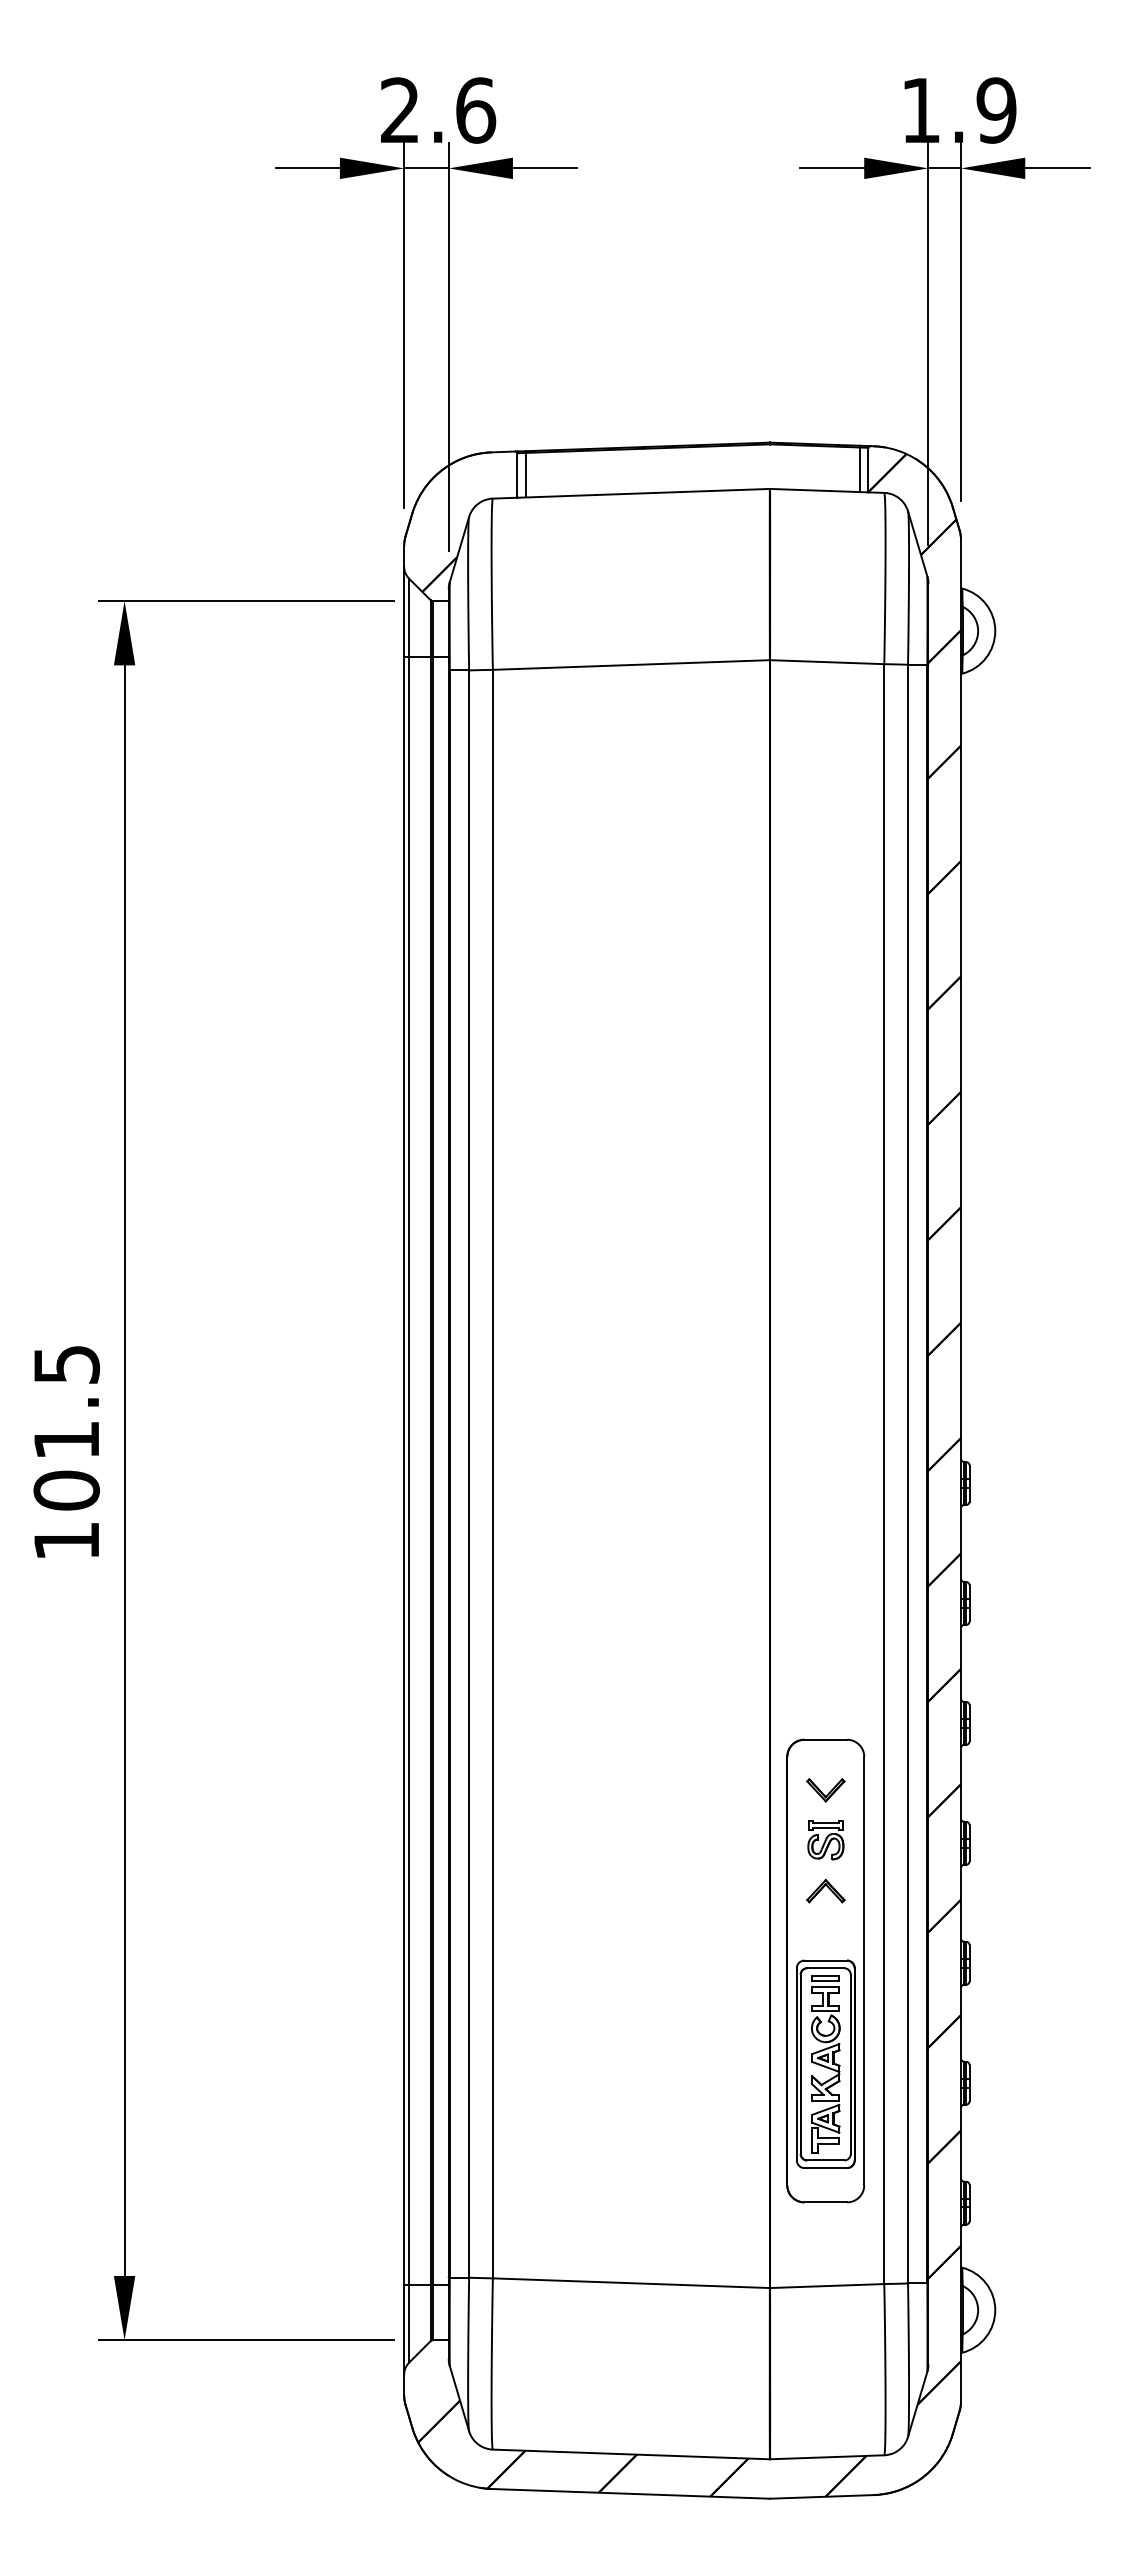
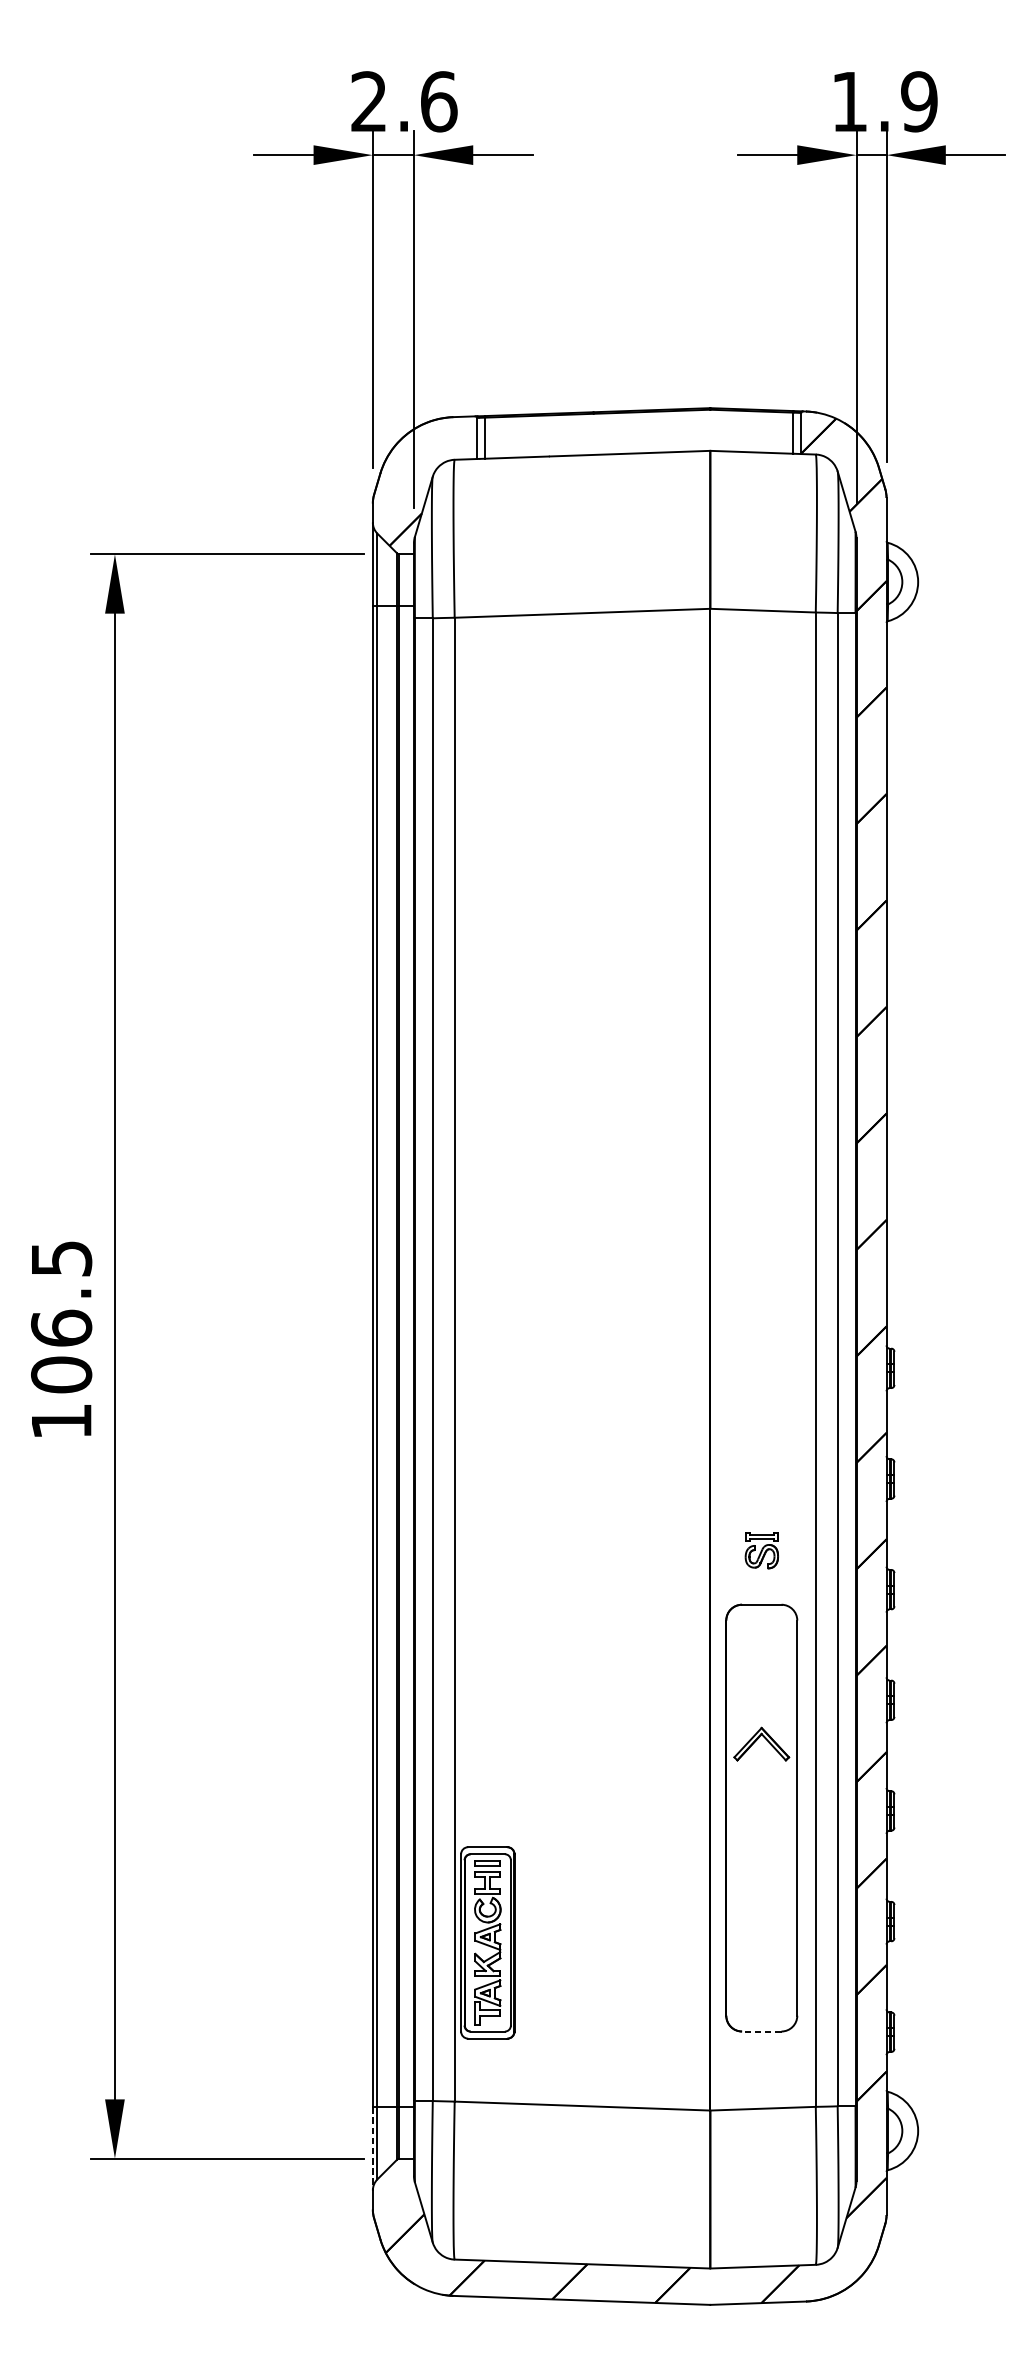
text: (66, 1439) -> (61, 1327), 101.5 -> 106.5
part: (825, 1790) -> (761, 1651), removed
part: (825, 1840) -> (761, 1551), moved
part: (825, 1891) -> (761, 1744), size x1.6
part: (825, 2063) -> (487, 1942), moved
line: (825, 2202) -> (761, 2031), solid -> dashed
line: (404, 2330) -> (373, 2149), solid -> dashed

